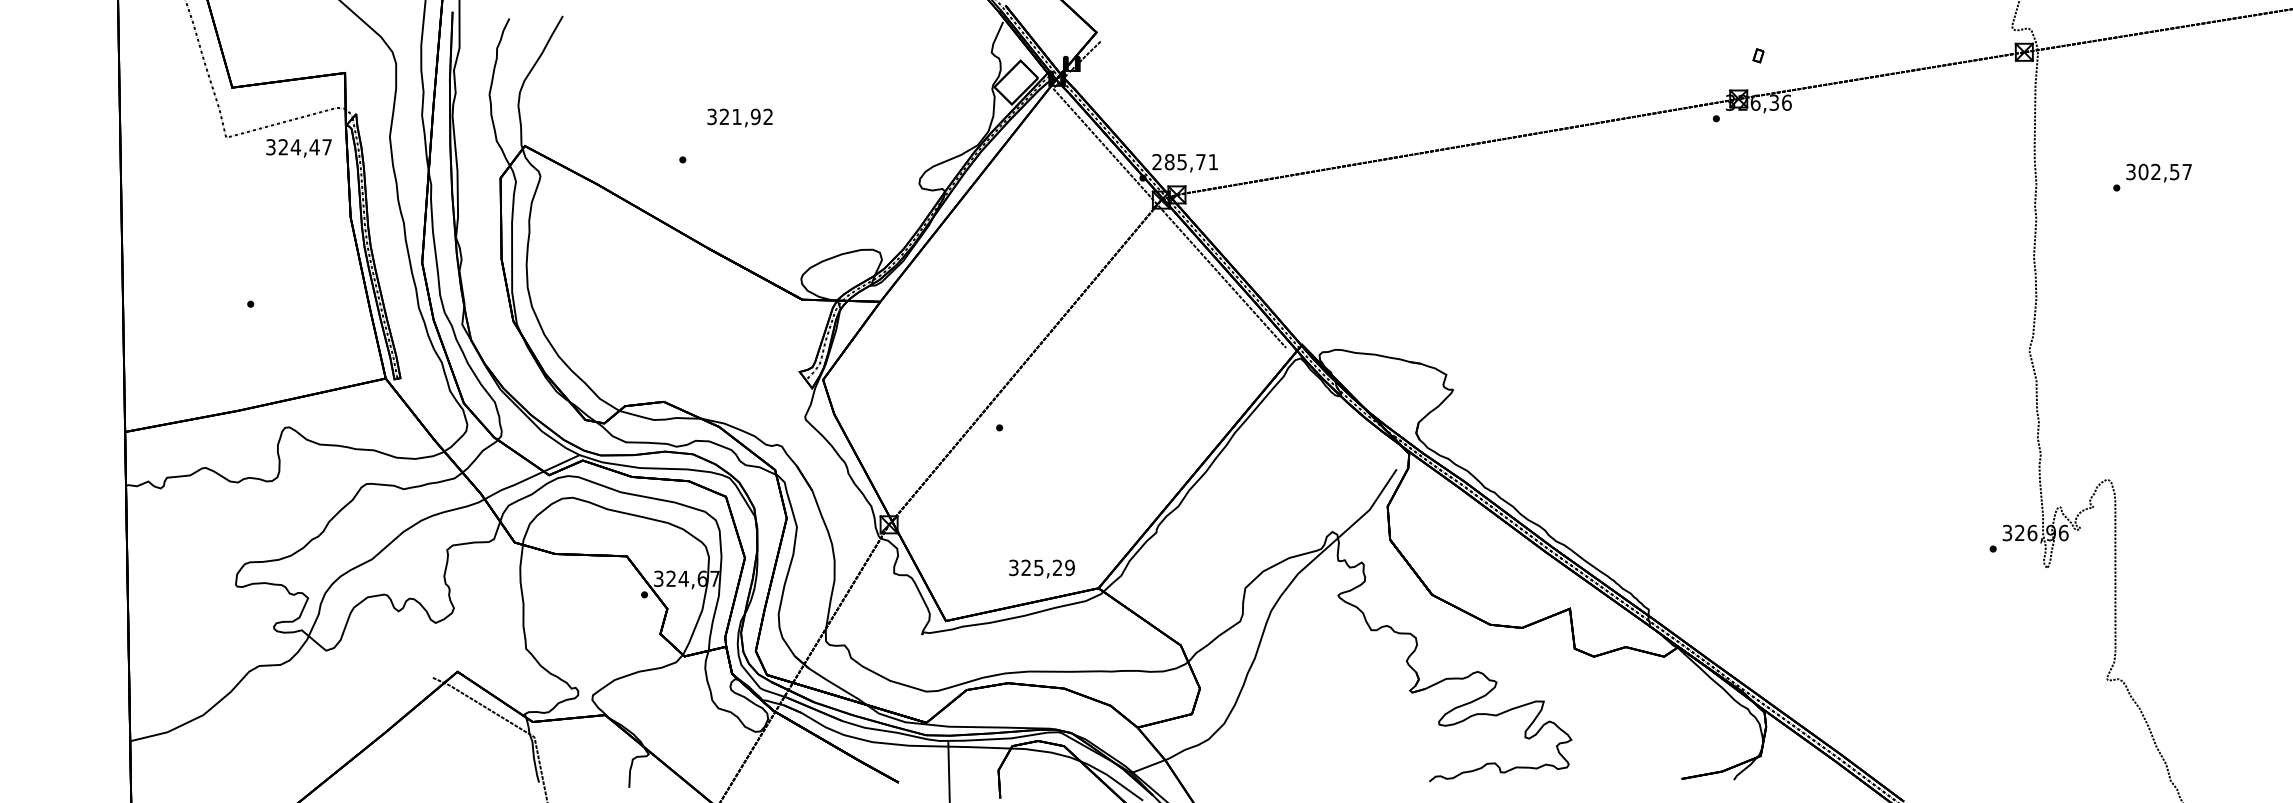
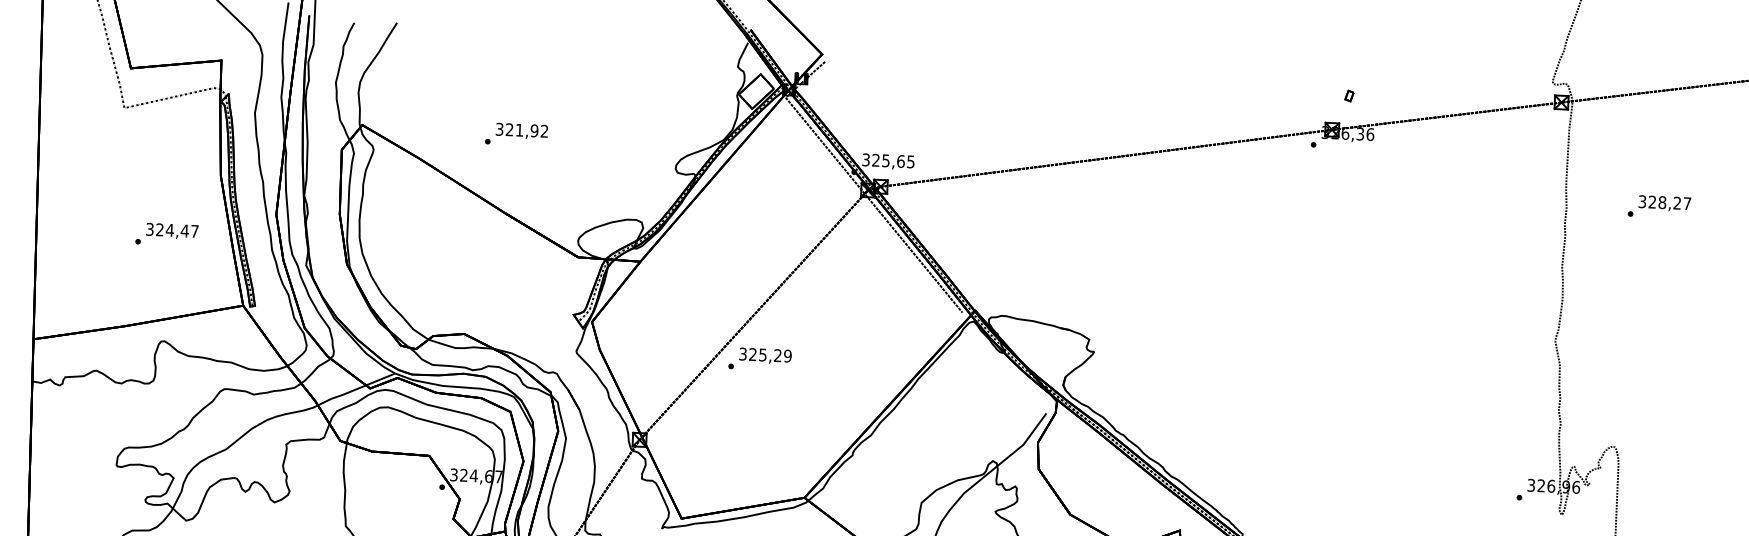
text: (739, 117) -> (521, 130), moved
text: (298, 148) -> (171, 231), moved
text: (1184, 162) -> (887, 161), 285,71 -> 325,65
text: (2158, 171) -> (1664, 202), 302,57 -> 328,27
text: (1041, 568) -> (765, 355), moved

